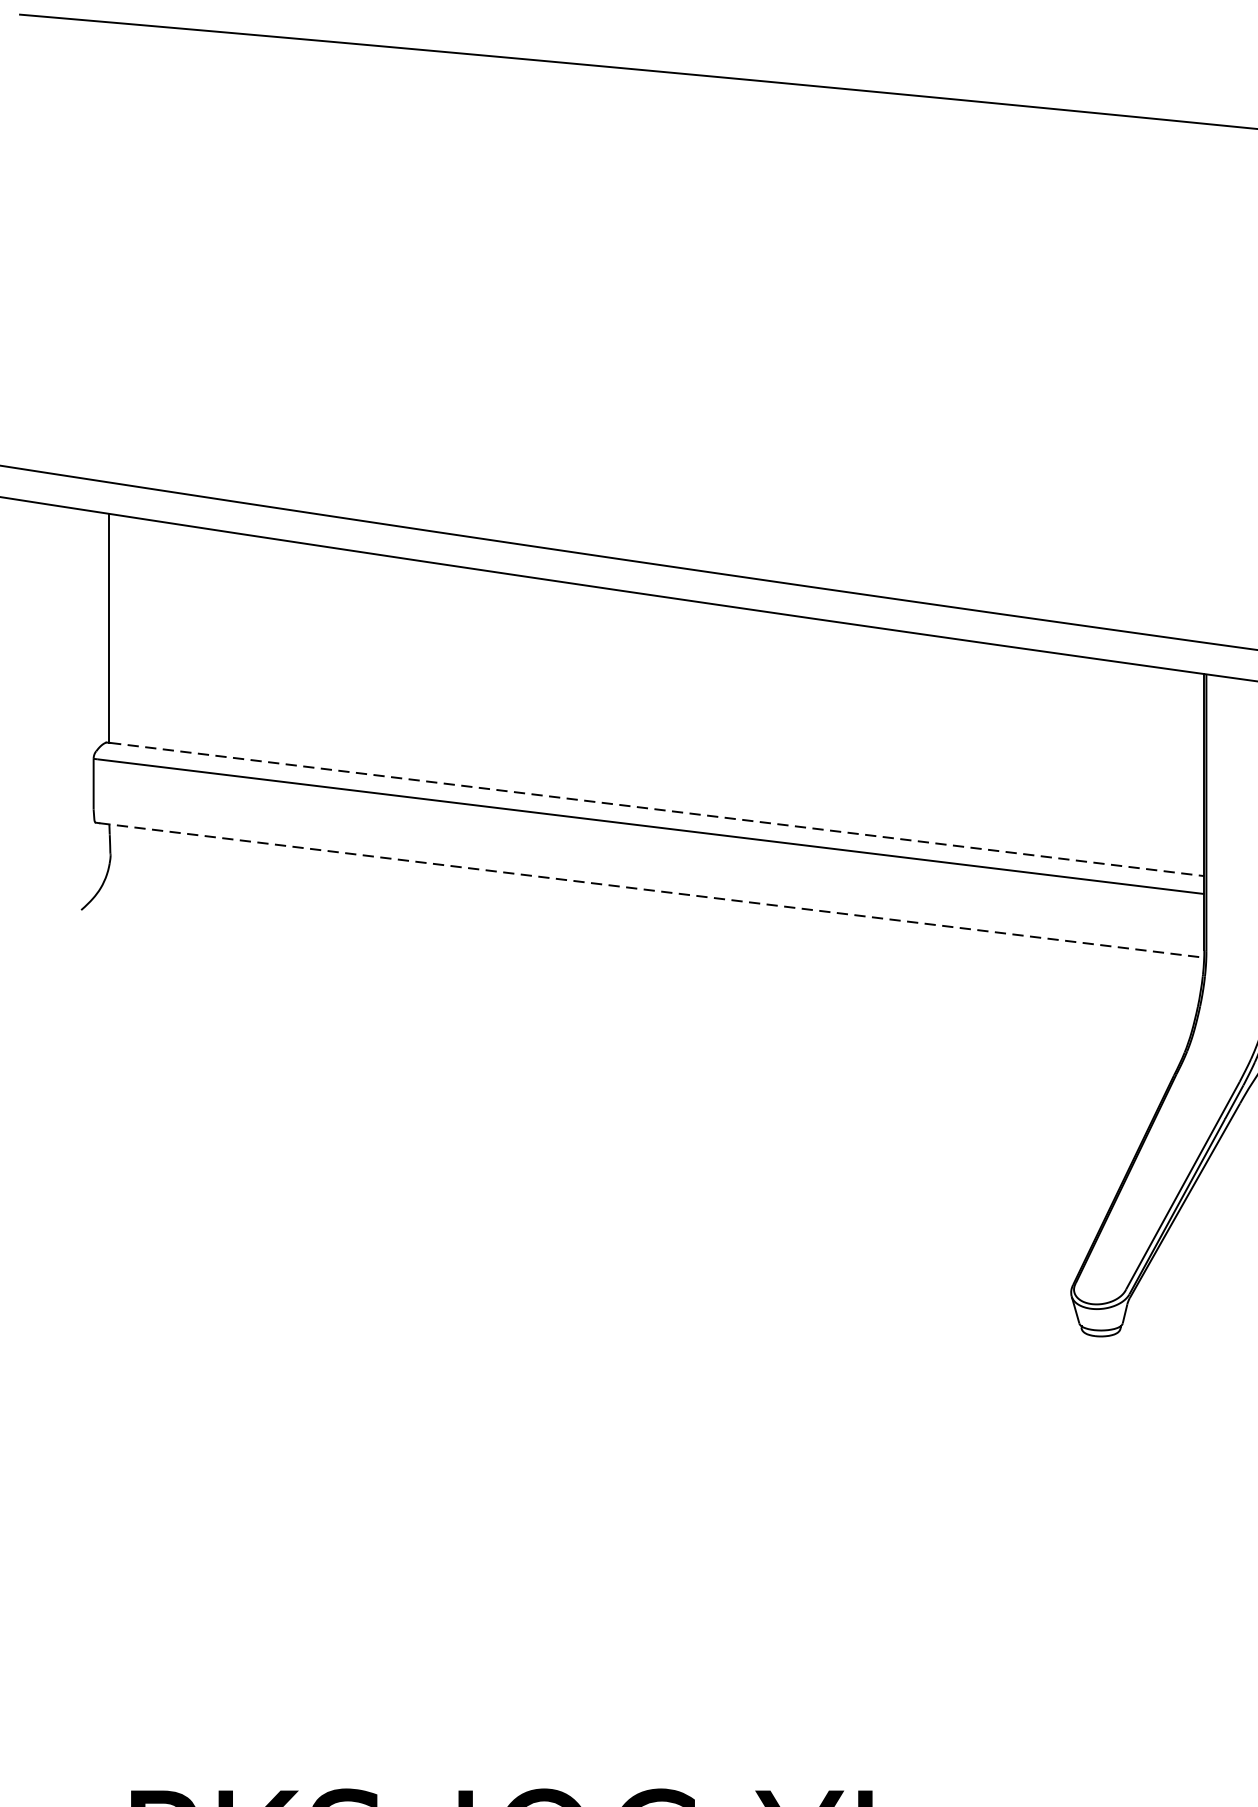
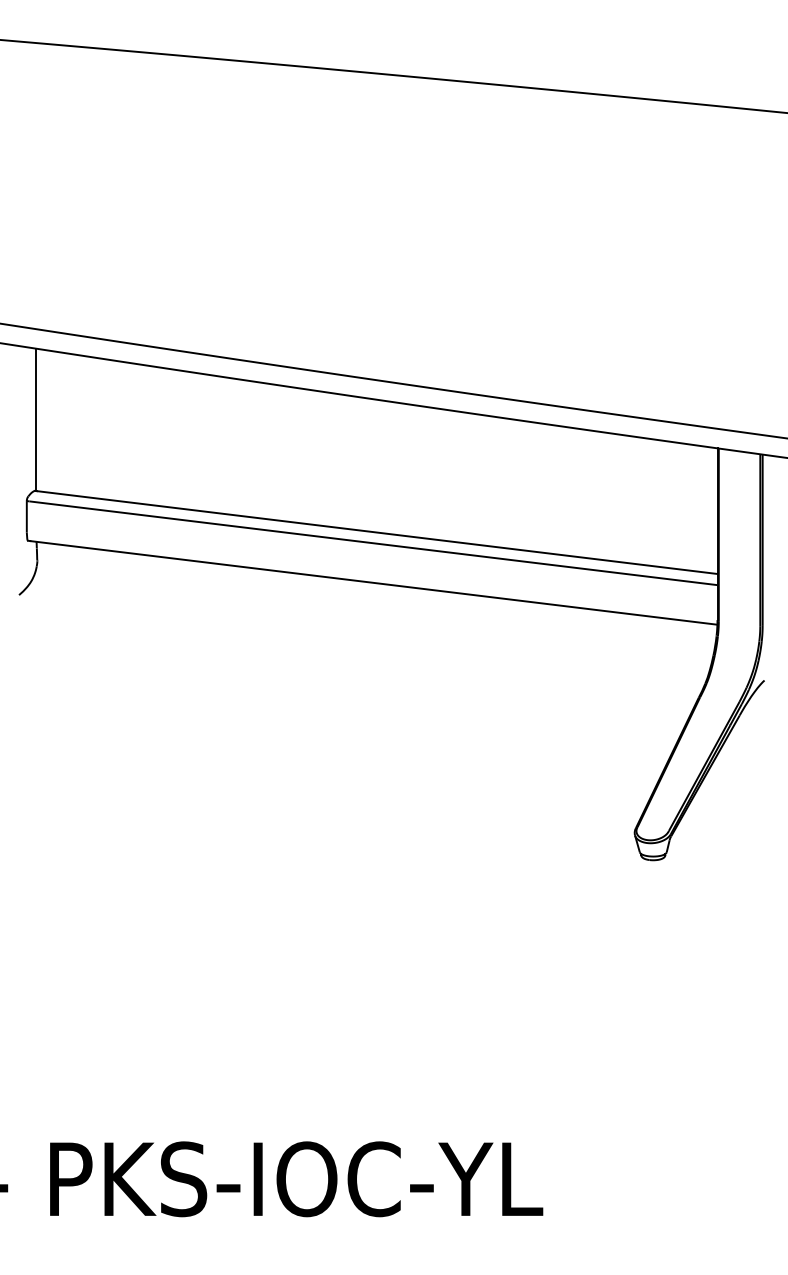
line: (657, 809) -> (377, 532), dashed -> solid
line: (652, 889) -> (374, 582), dashed -> solid

